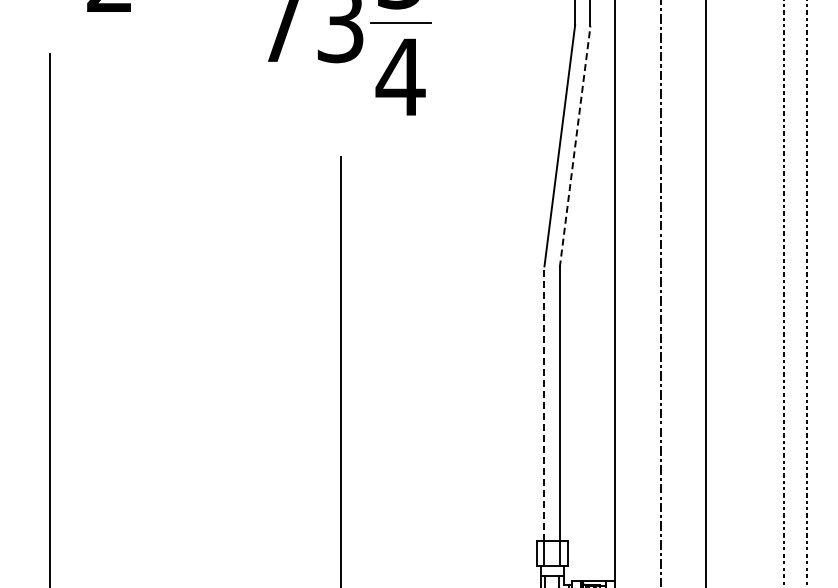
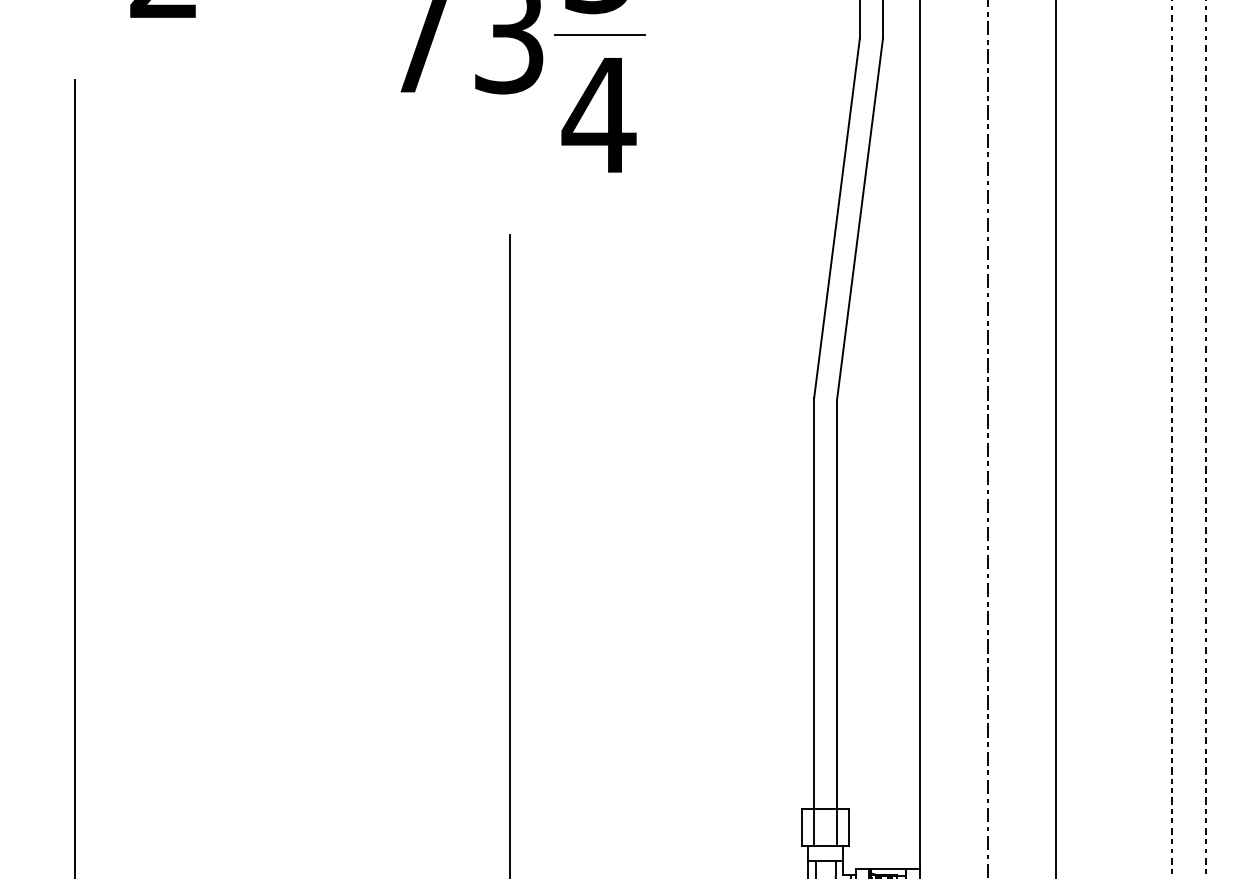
line: (575, 146) -> (860, 218), dashed -> solid
line: (544, 403) -> (814, 603), dashed -> solid

